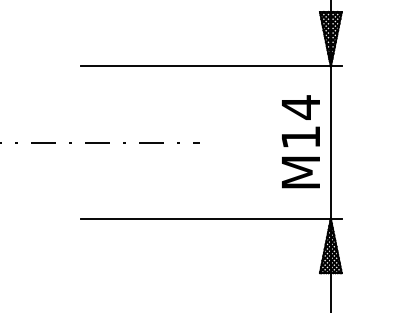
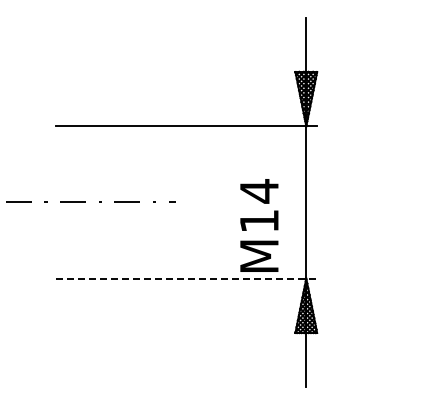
text: (301, 141) -> (259, 225), moved
line: (211, 218) -> (186, 278), solid -> dashed

